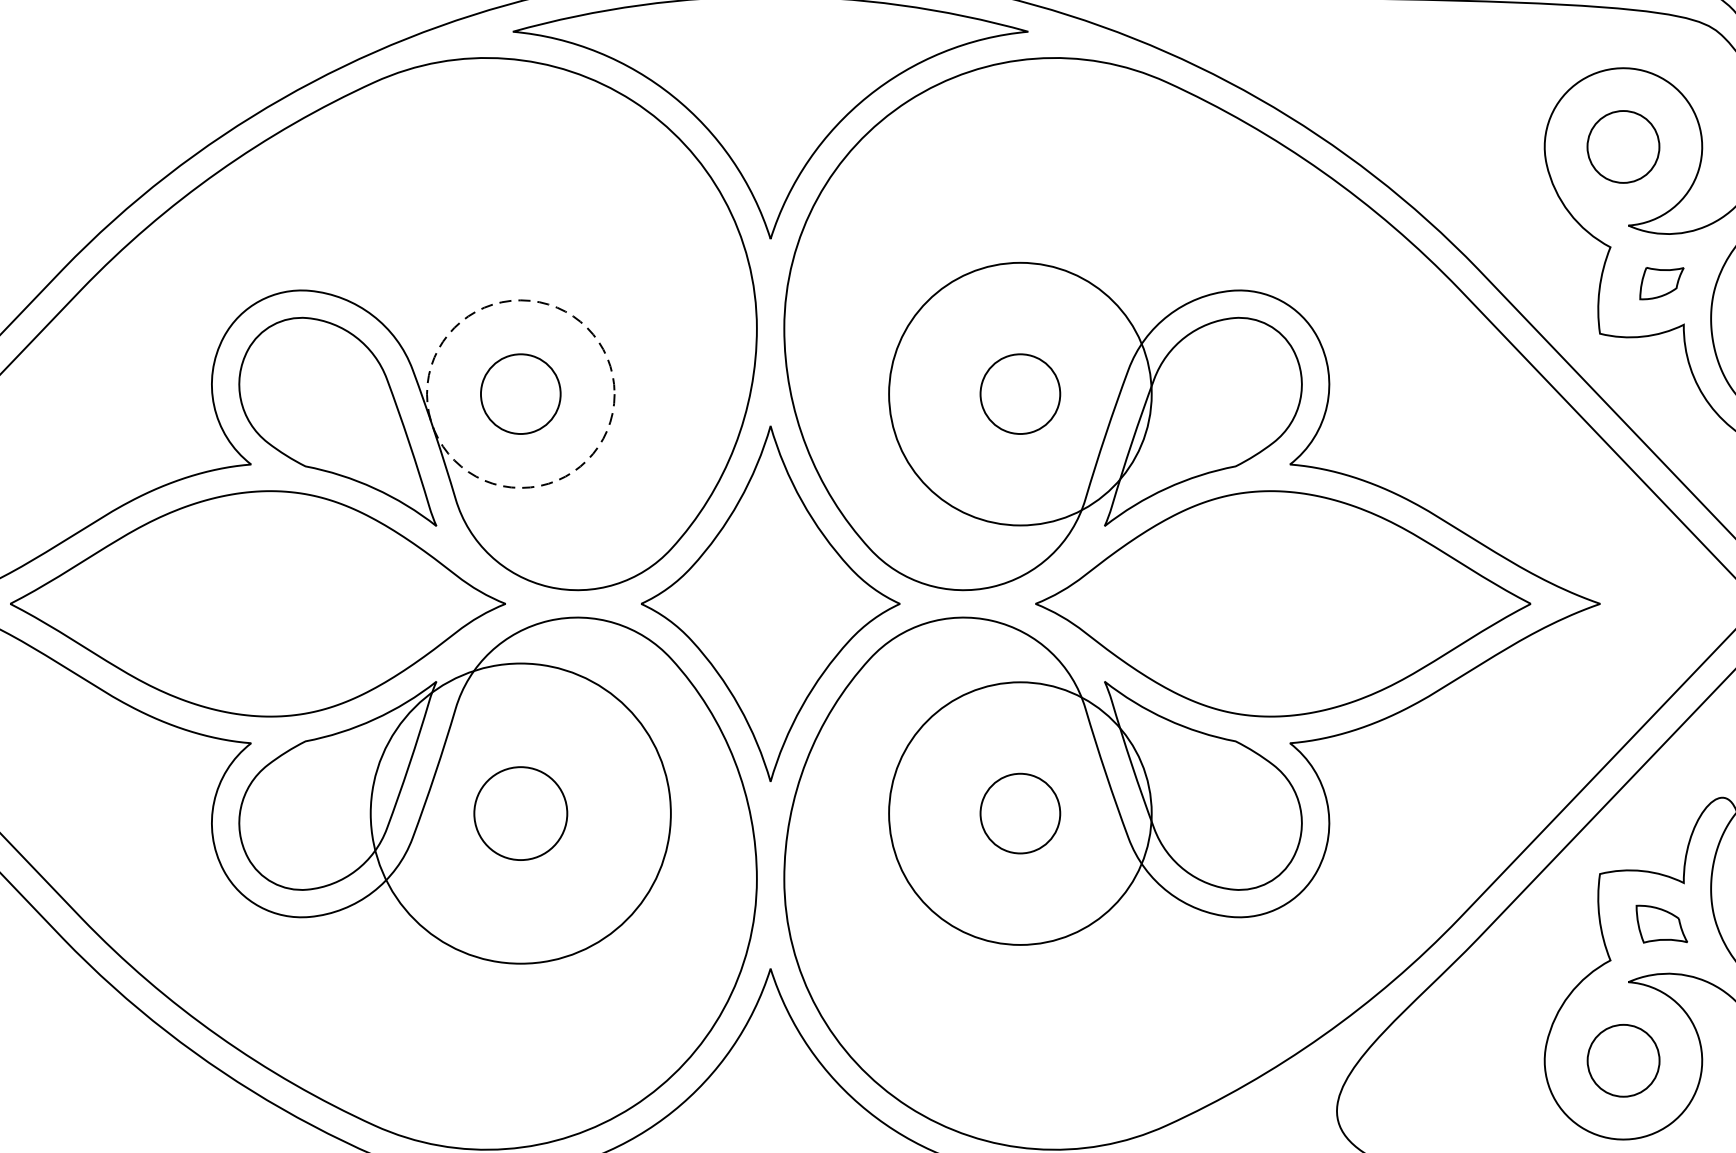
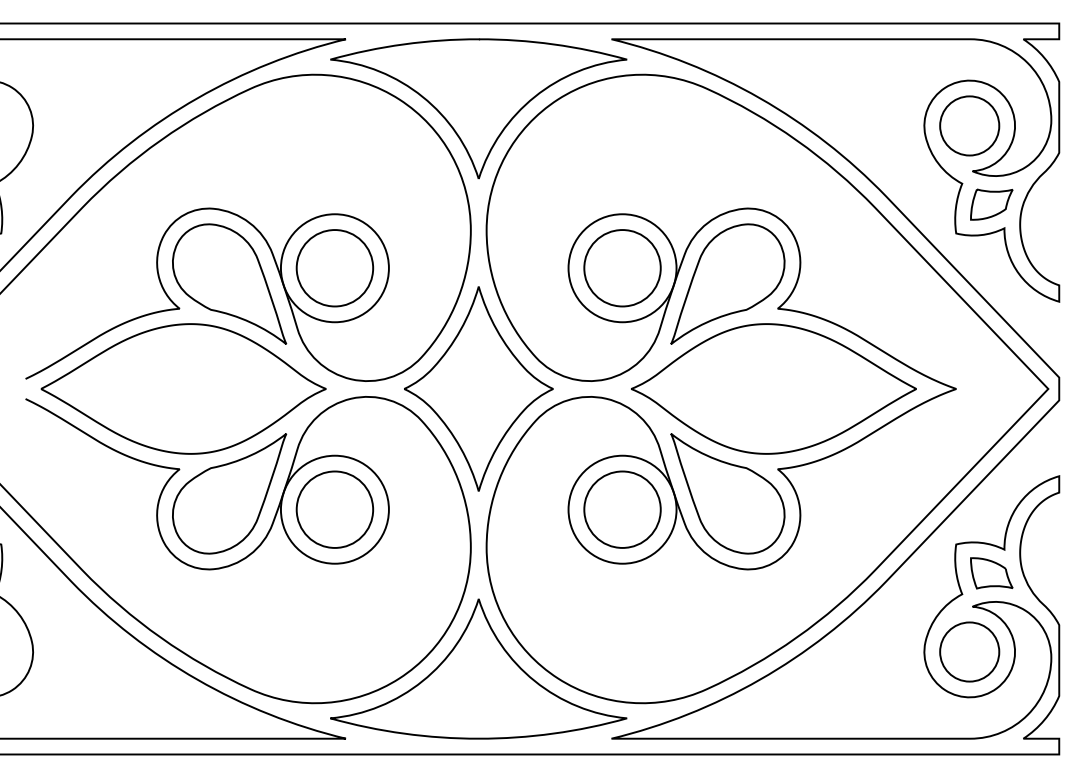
circle: (1623, 146) -> (969, 125), size x1.43
part: (1661, 283) -> (991, 204), size x1.67
circle: (520, 394) -> (334, 268), dashed -> solid
circle: (520, 394) -> (334, 268), size x1.67
circle: (1020, 394) -> (622, 268), size x0.71
circle: (1020, 394) -> (622, 268), size x1.67
circle: (520, 813) -> (334, 509), size x0.62
circle: (520, 813) -> (334, 509), size x1.43
circle: (1020, 813) -> (622, 509), size x0.71
circle: (1020, 813) -> (622, 509), size x1.67
part: (1661, 924) -> (991, 573), size x1.43
circle: (1623, 1059) -> (969, 651), size x1.43

